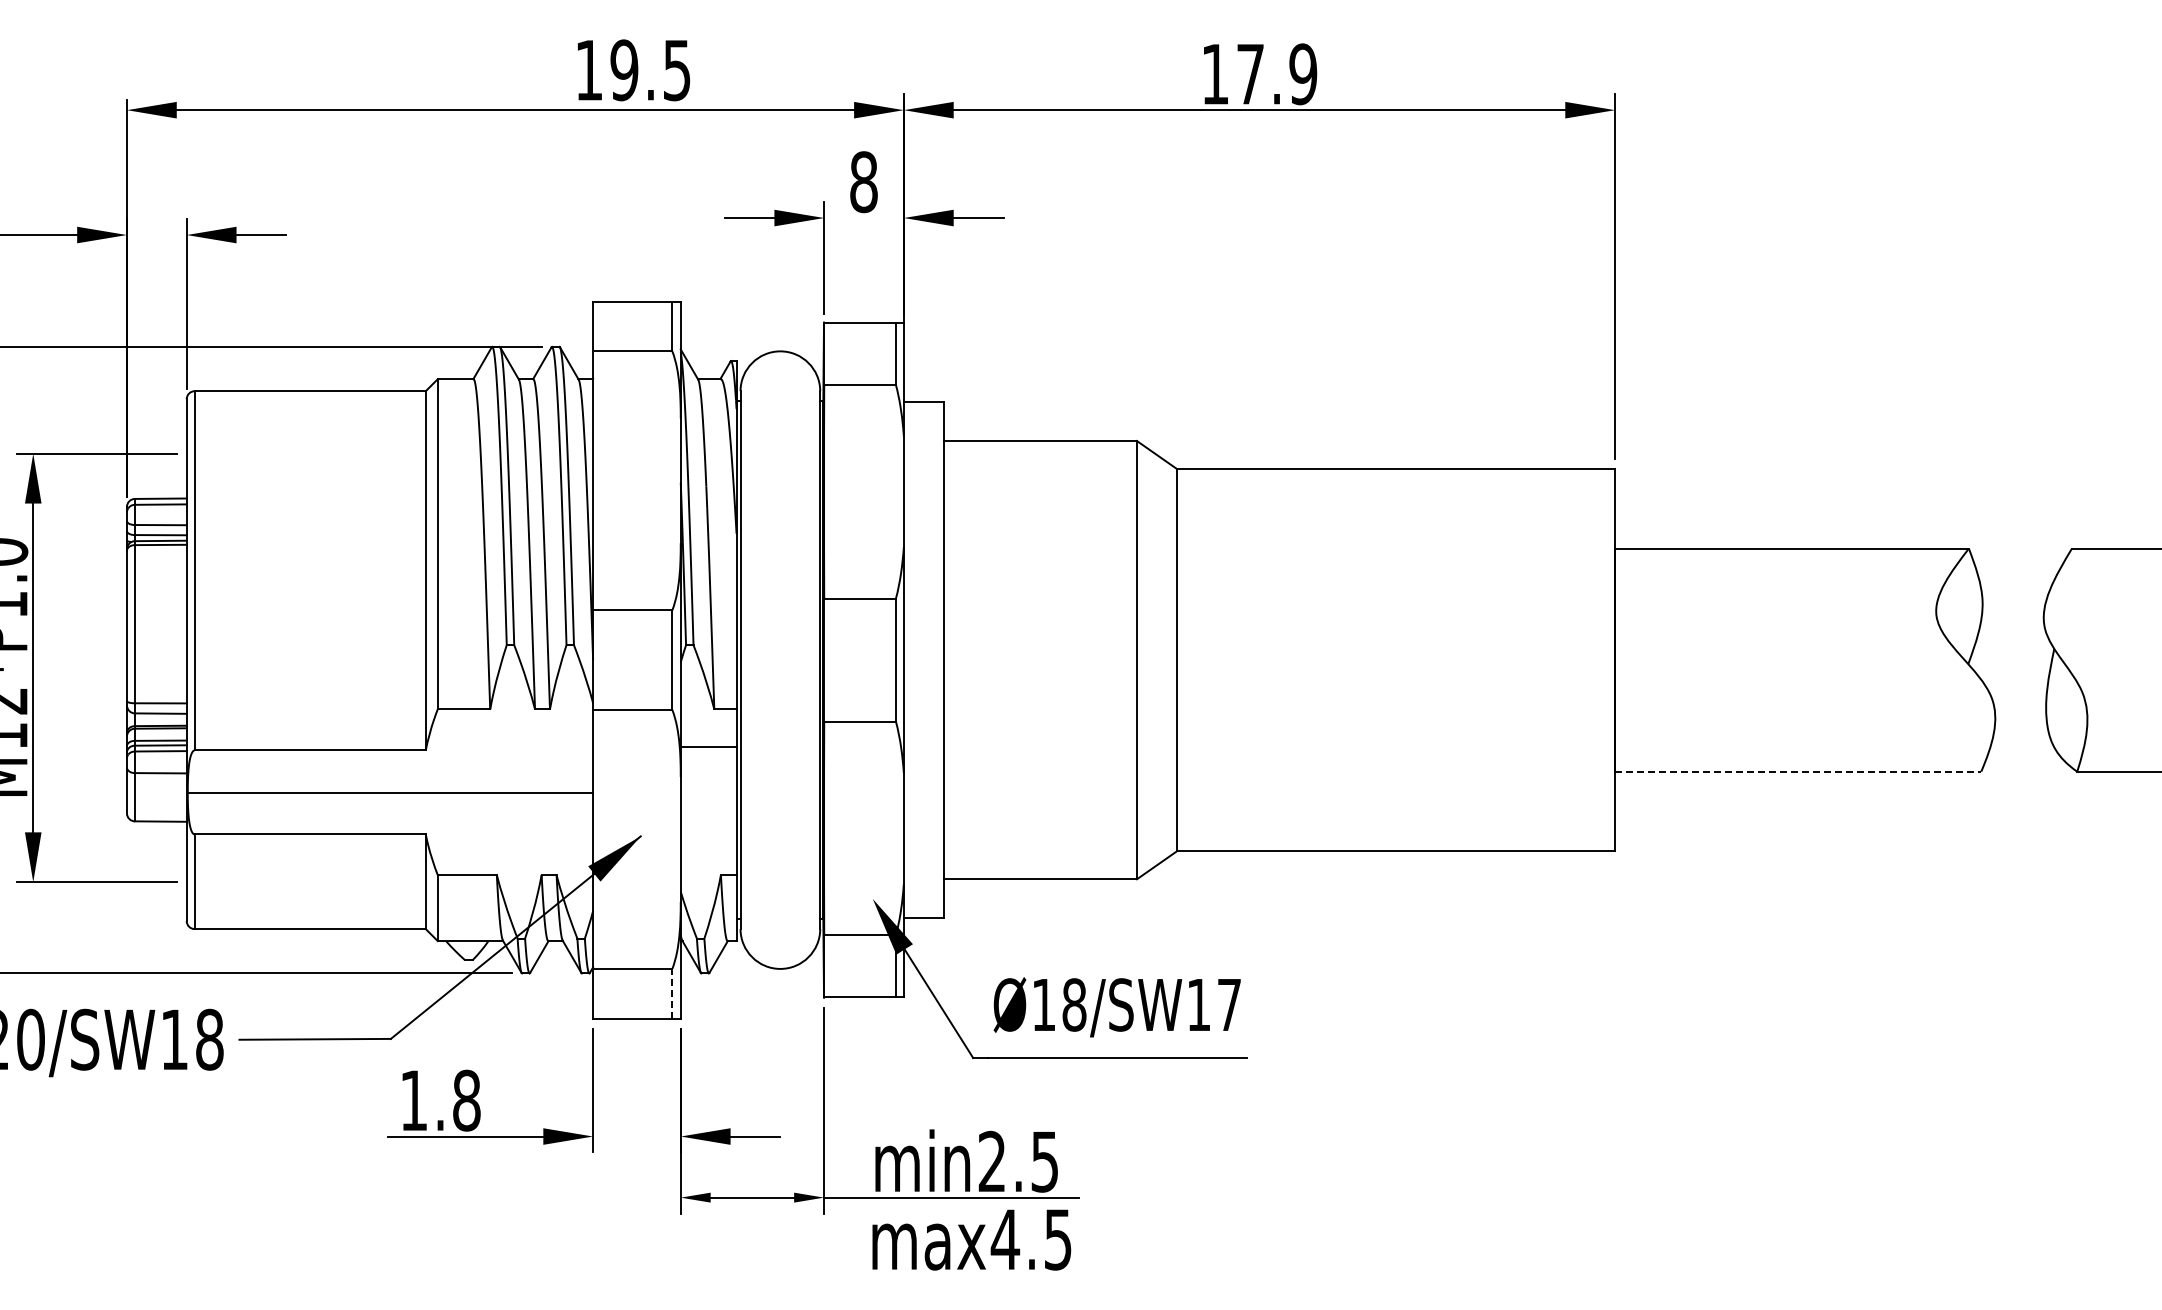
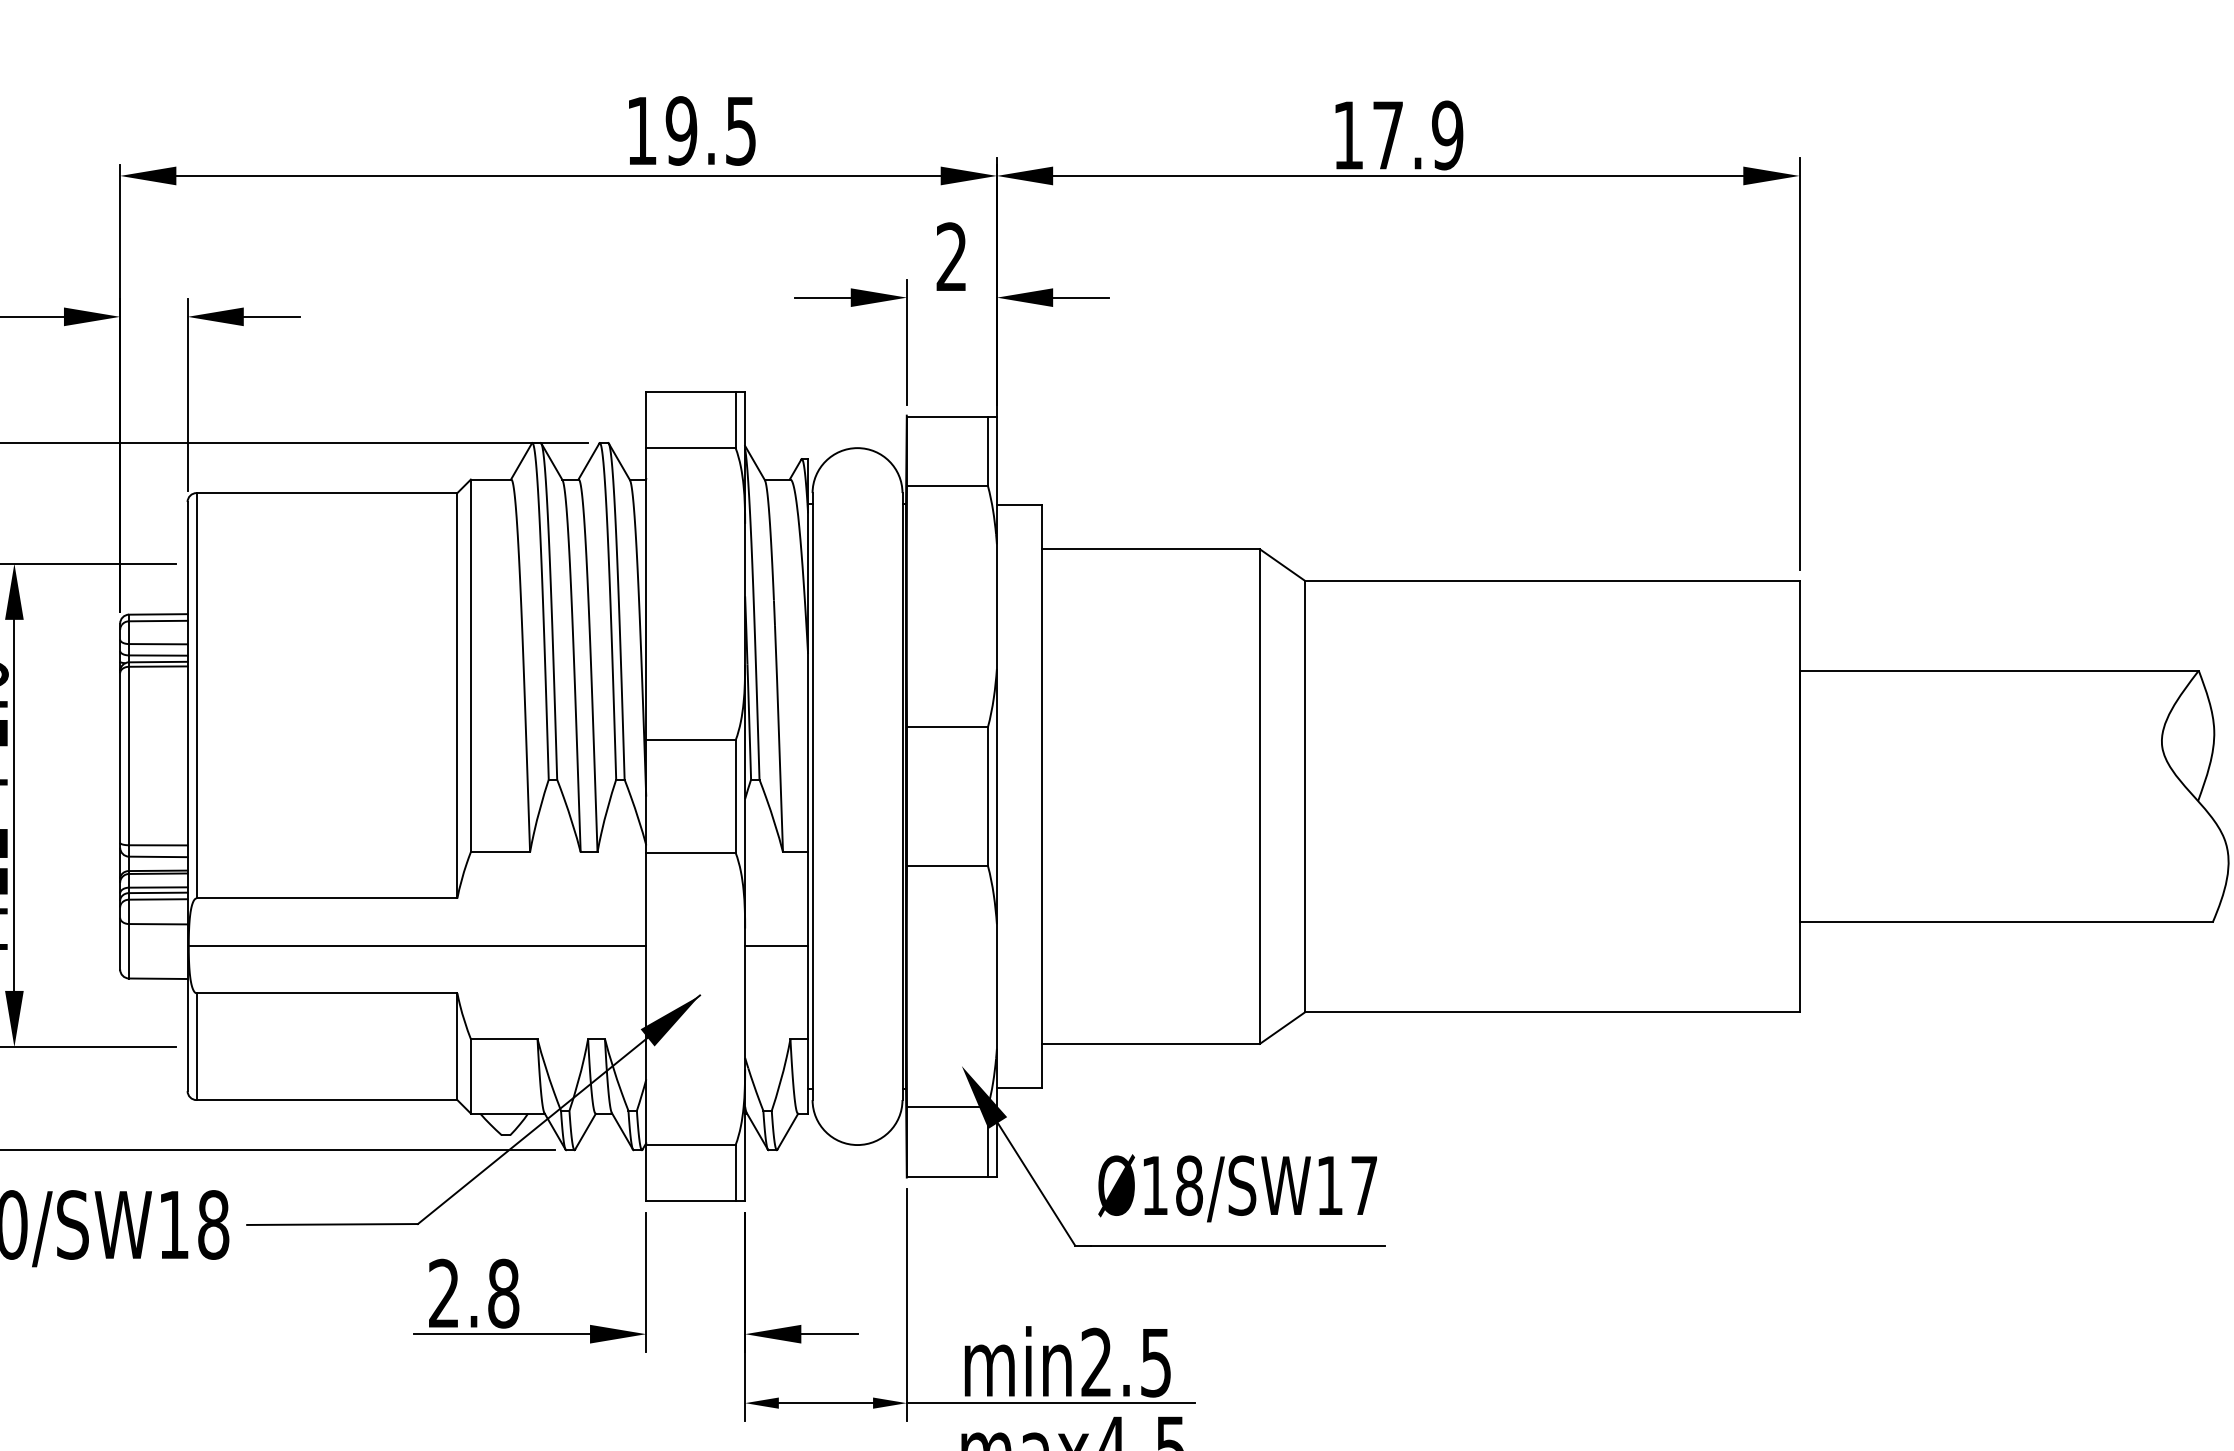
text: (863, 182) -> (951, 257), 8 -> 2
line: (708, 746) -> (776, 945), moved
line: (1798, 771) -> (2006, 922), dashed -> solid
line: (672, 993) -> (735, 1172), dashed -> solid
text: (413, 1099) -> (443, 1292), 1.8 -> 2.8

